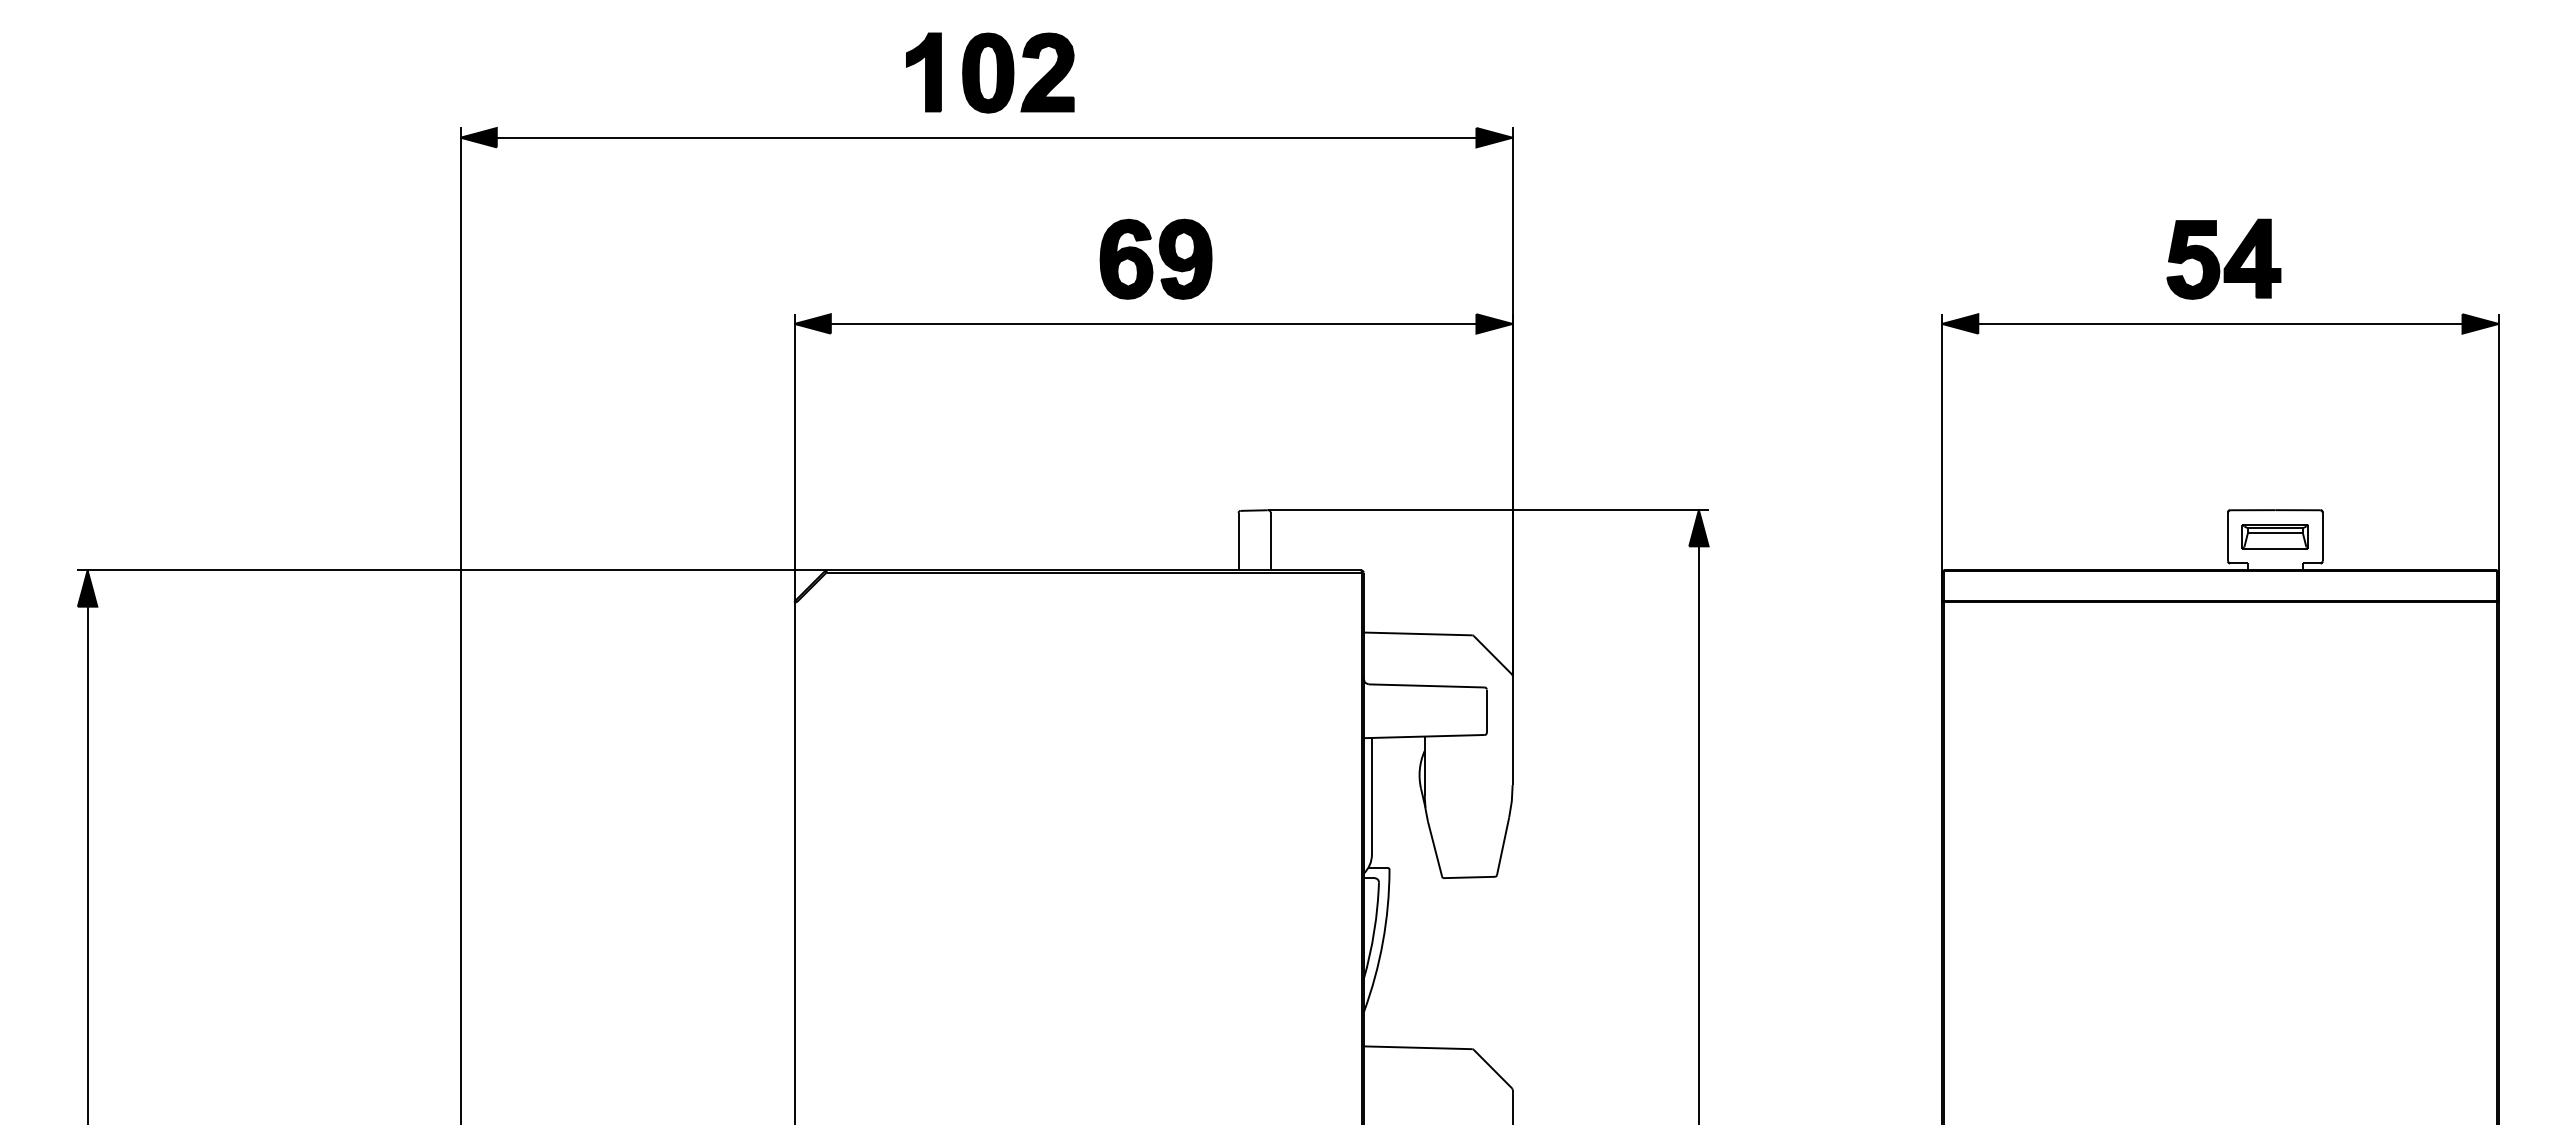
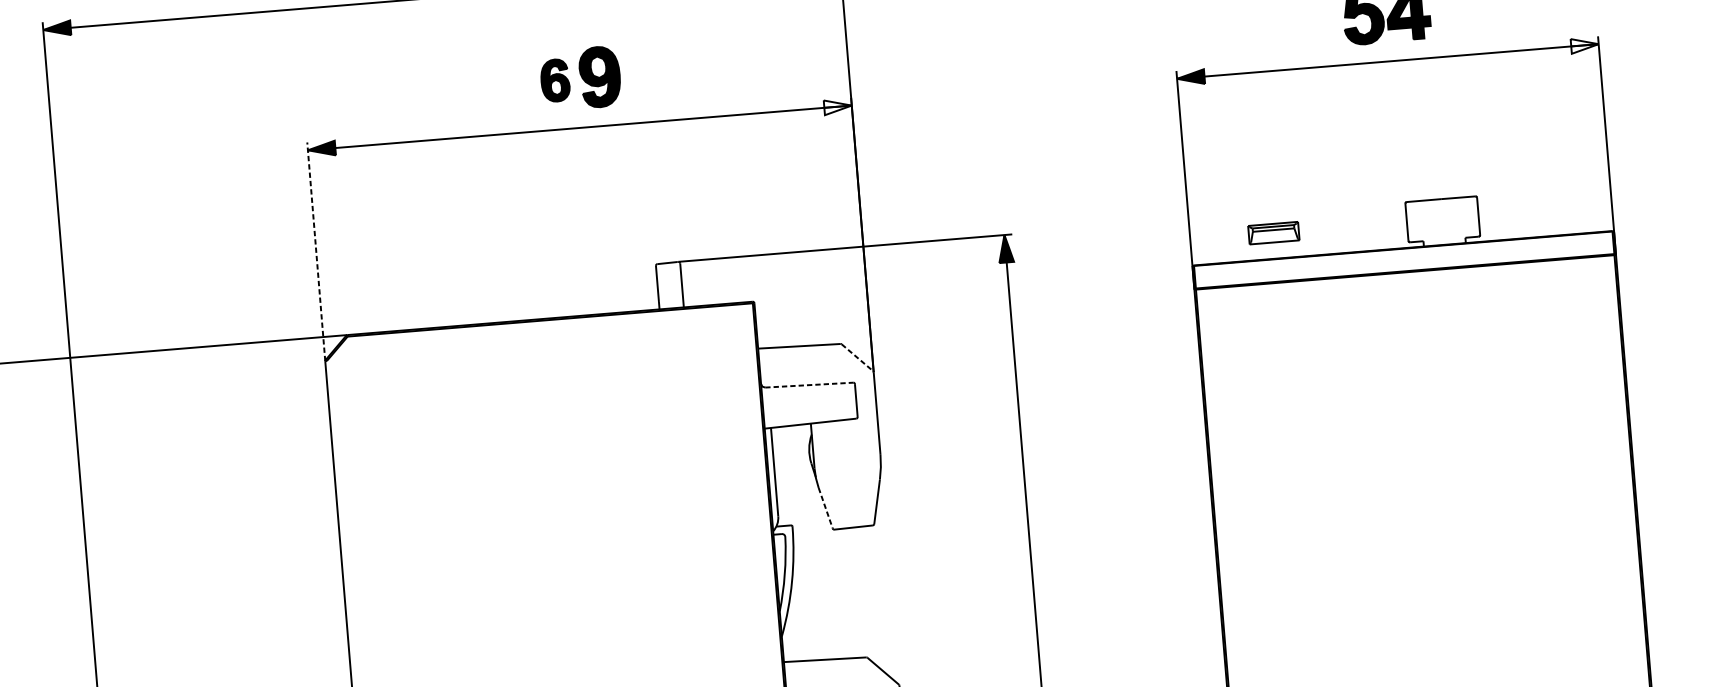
part: (1126, 258) -> (555, 80), size x0.7
fill: (1494, 323) -> (838, 106), removed
fill: (2480, 323) -> (1584, 44), removed
line: (794, 457) -> (316, 251), solid -> dashed
part: (2274, 536) -> (1273, 233), moved
line: (1493, 655) -> (857, 357), solid -> dashed
line: (1427, 685) -> (809, 384), solid -> dashed
line: (1435, 849) -> (826, 508), solid -> dashed

